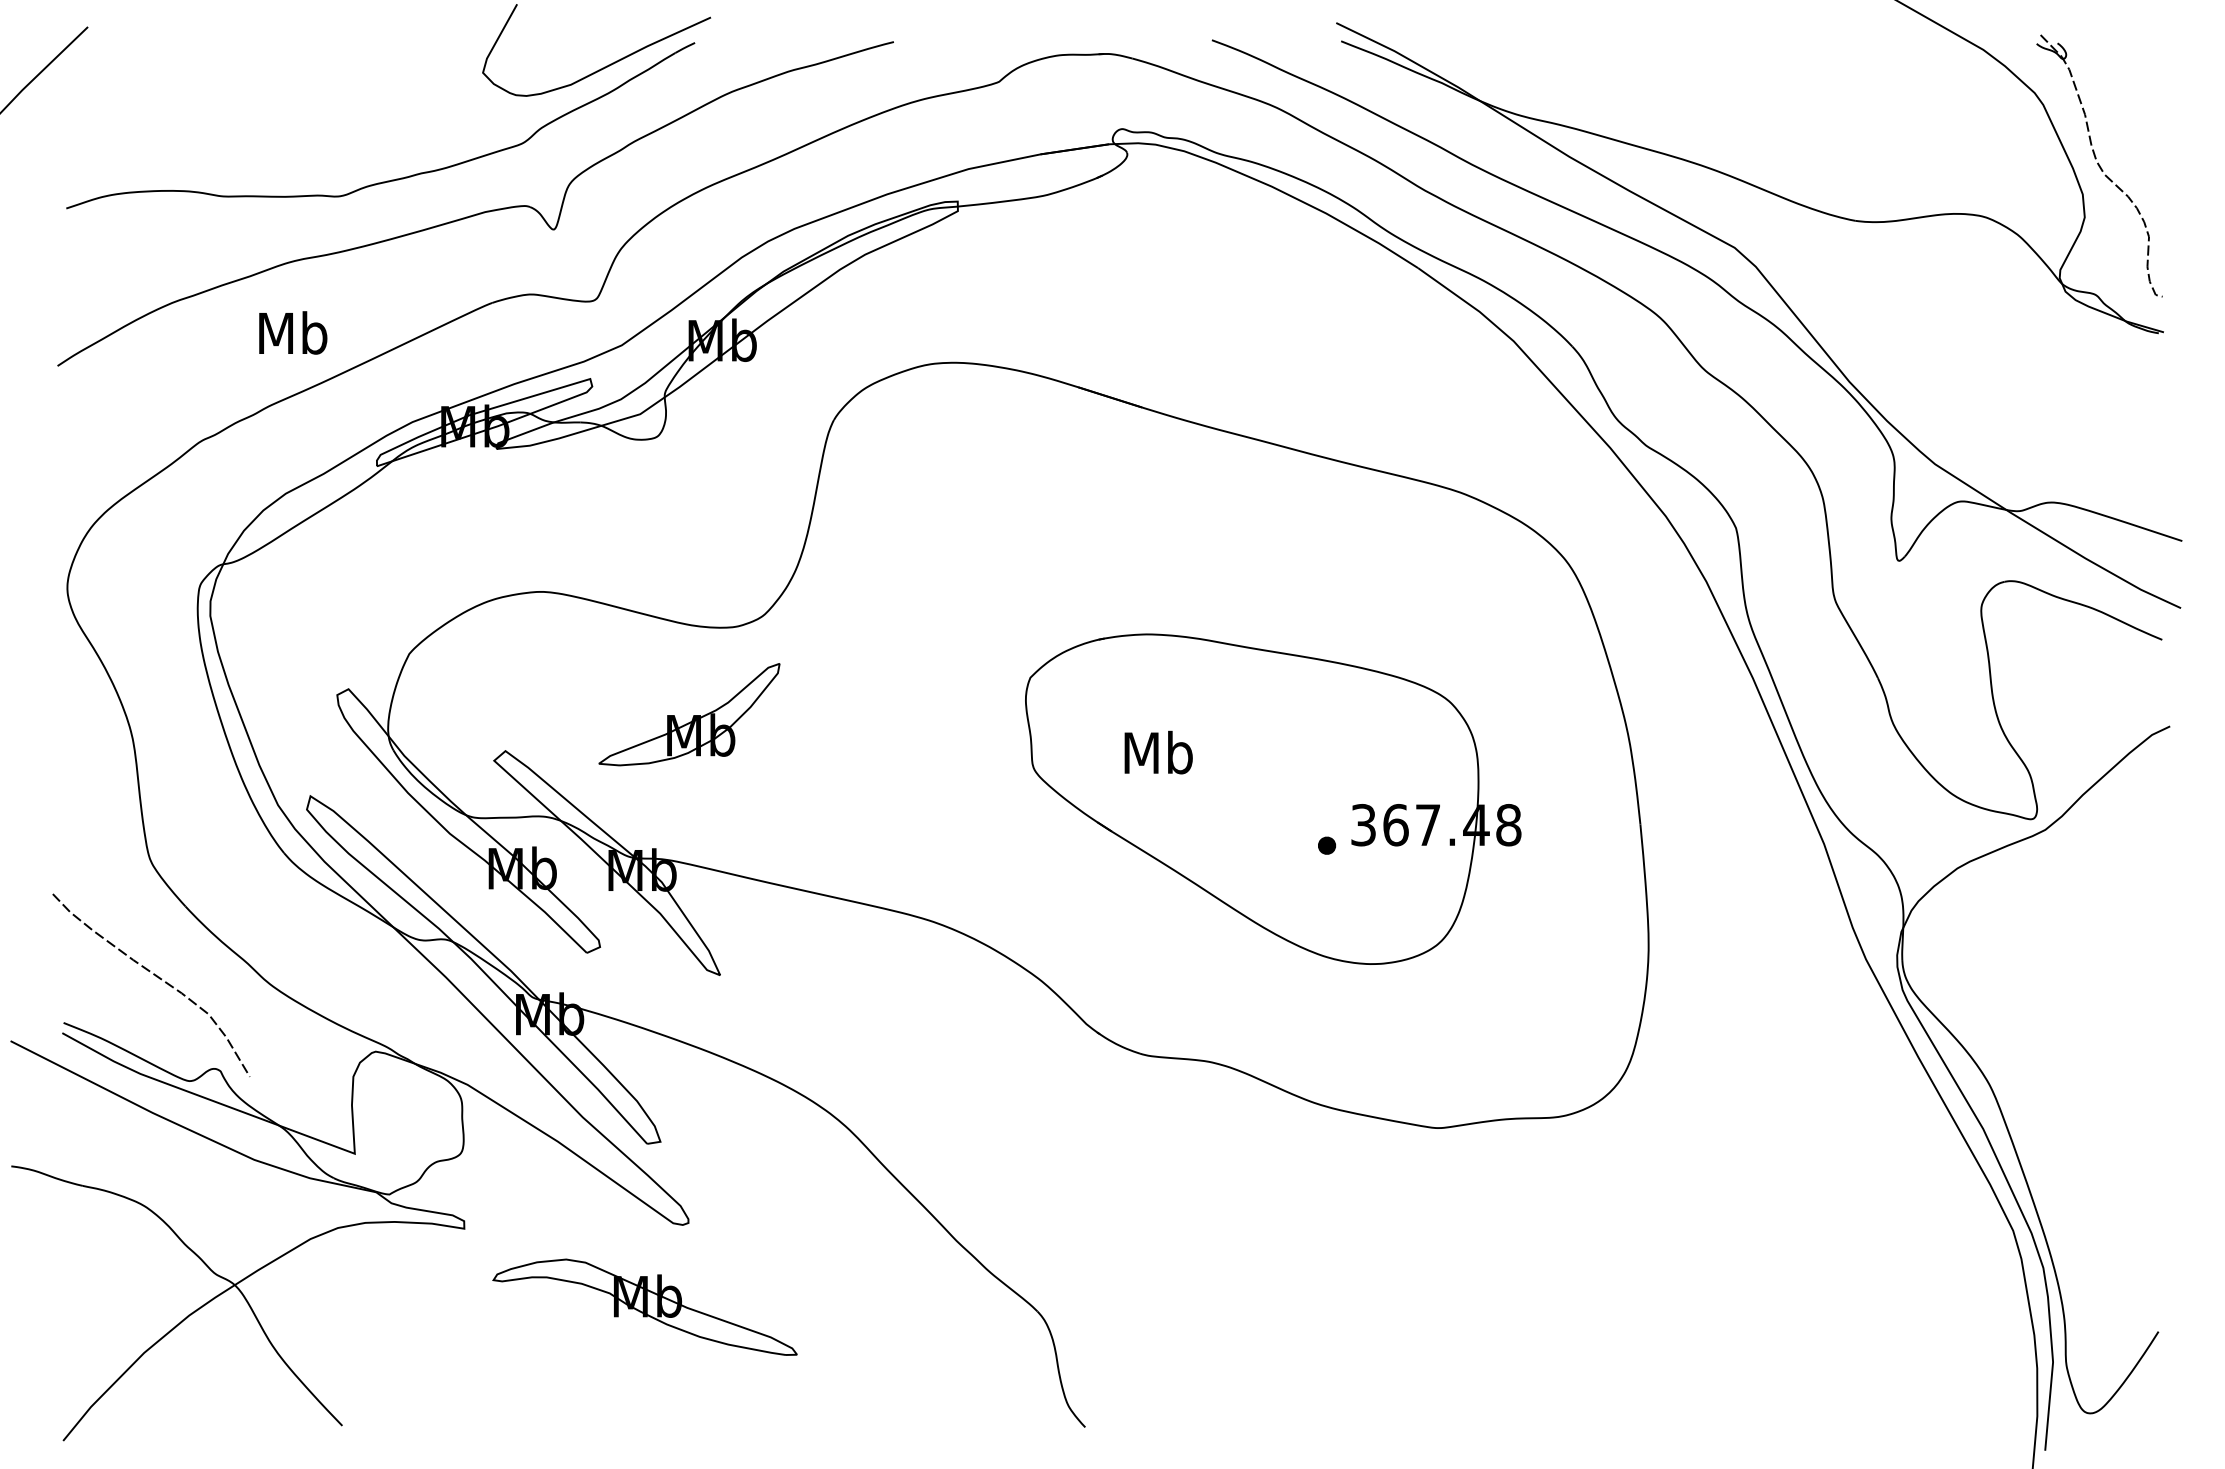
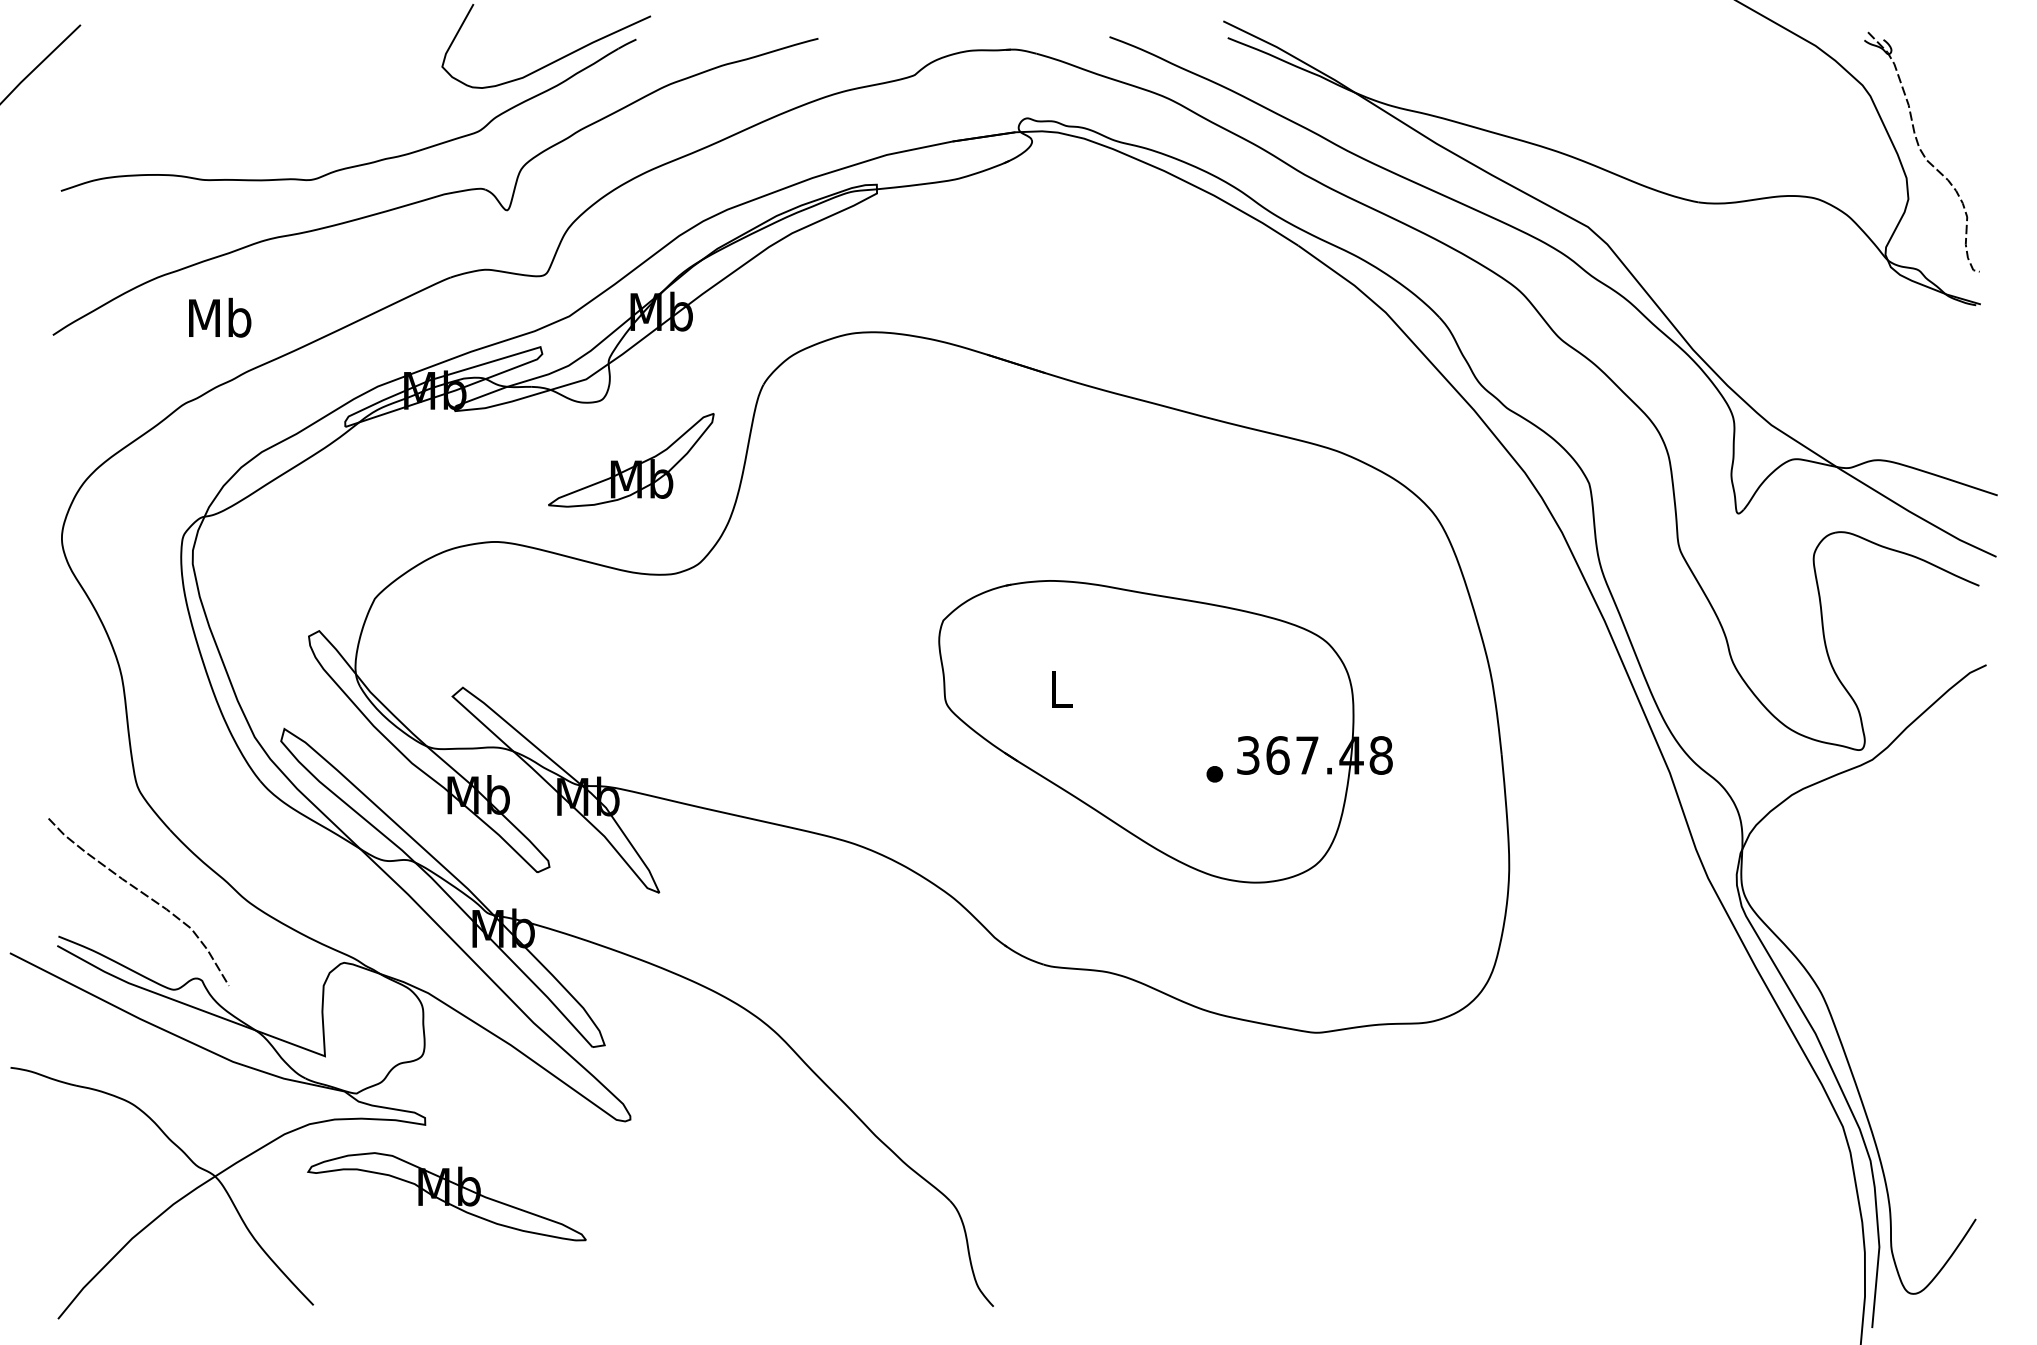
text: (293, 332) -> (220, 317), moved
part: (689, 714) -> (631, 460), moved
text: (1158, 752) -> (1060, 688), Mb -> L
part: (644, 1306) -> (446, 1196), moved

